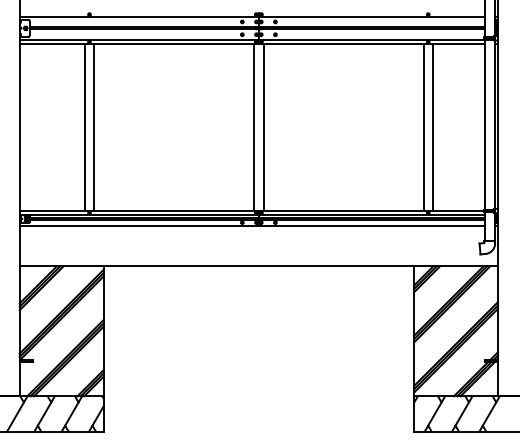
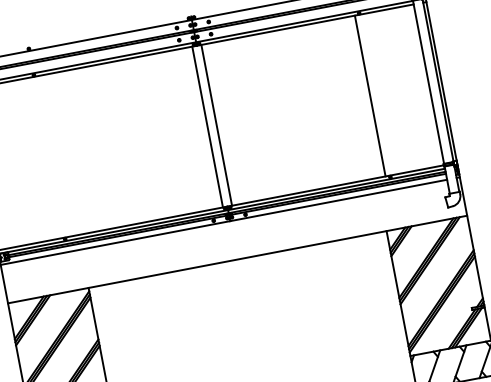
line: (84, 127) -> (44, 158), removed
line: (94, 127) -> (54, 156), removed
line: (433, 127) -> (379, 94), removed

